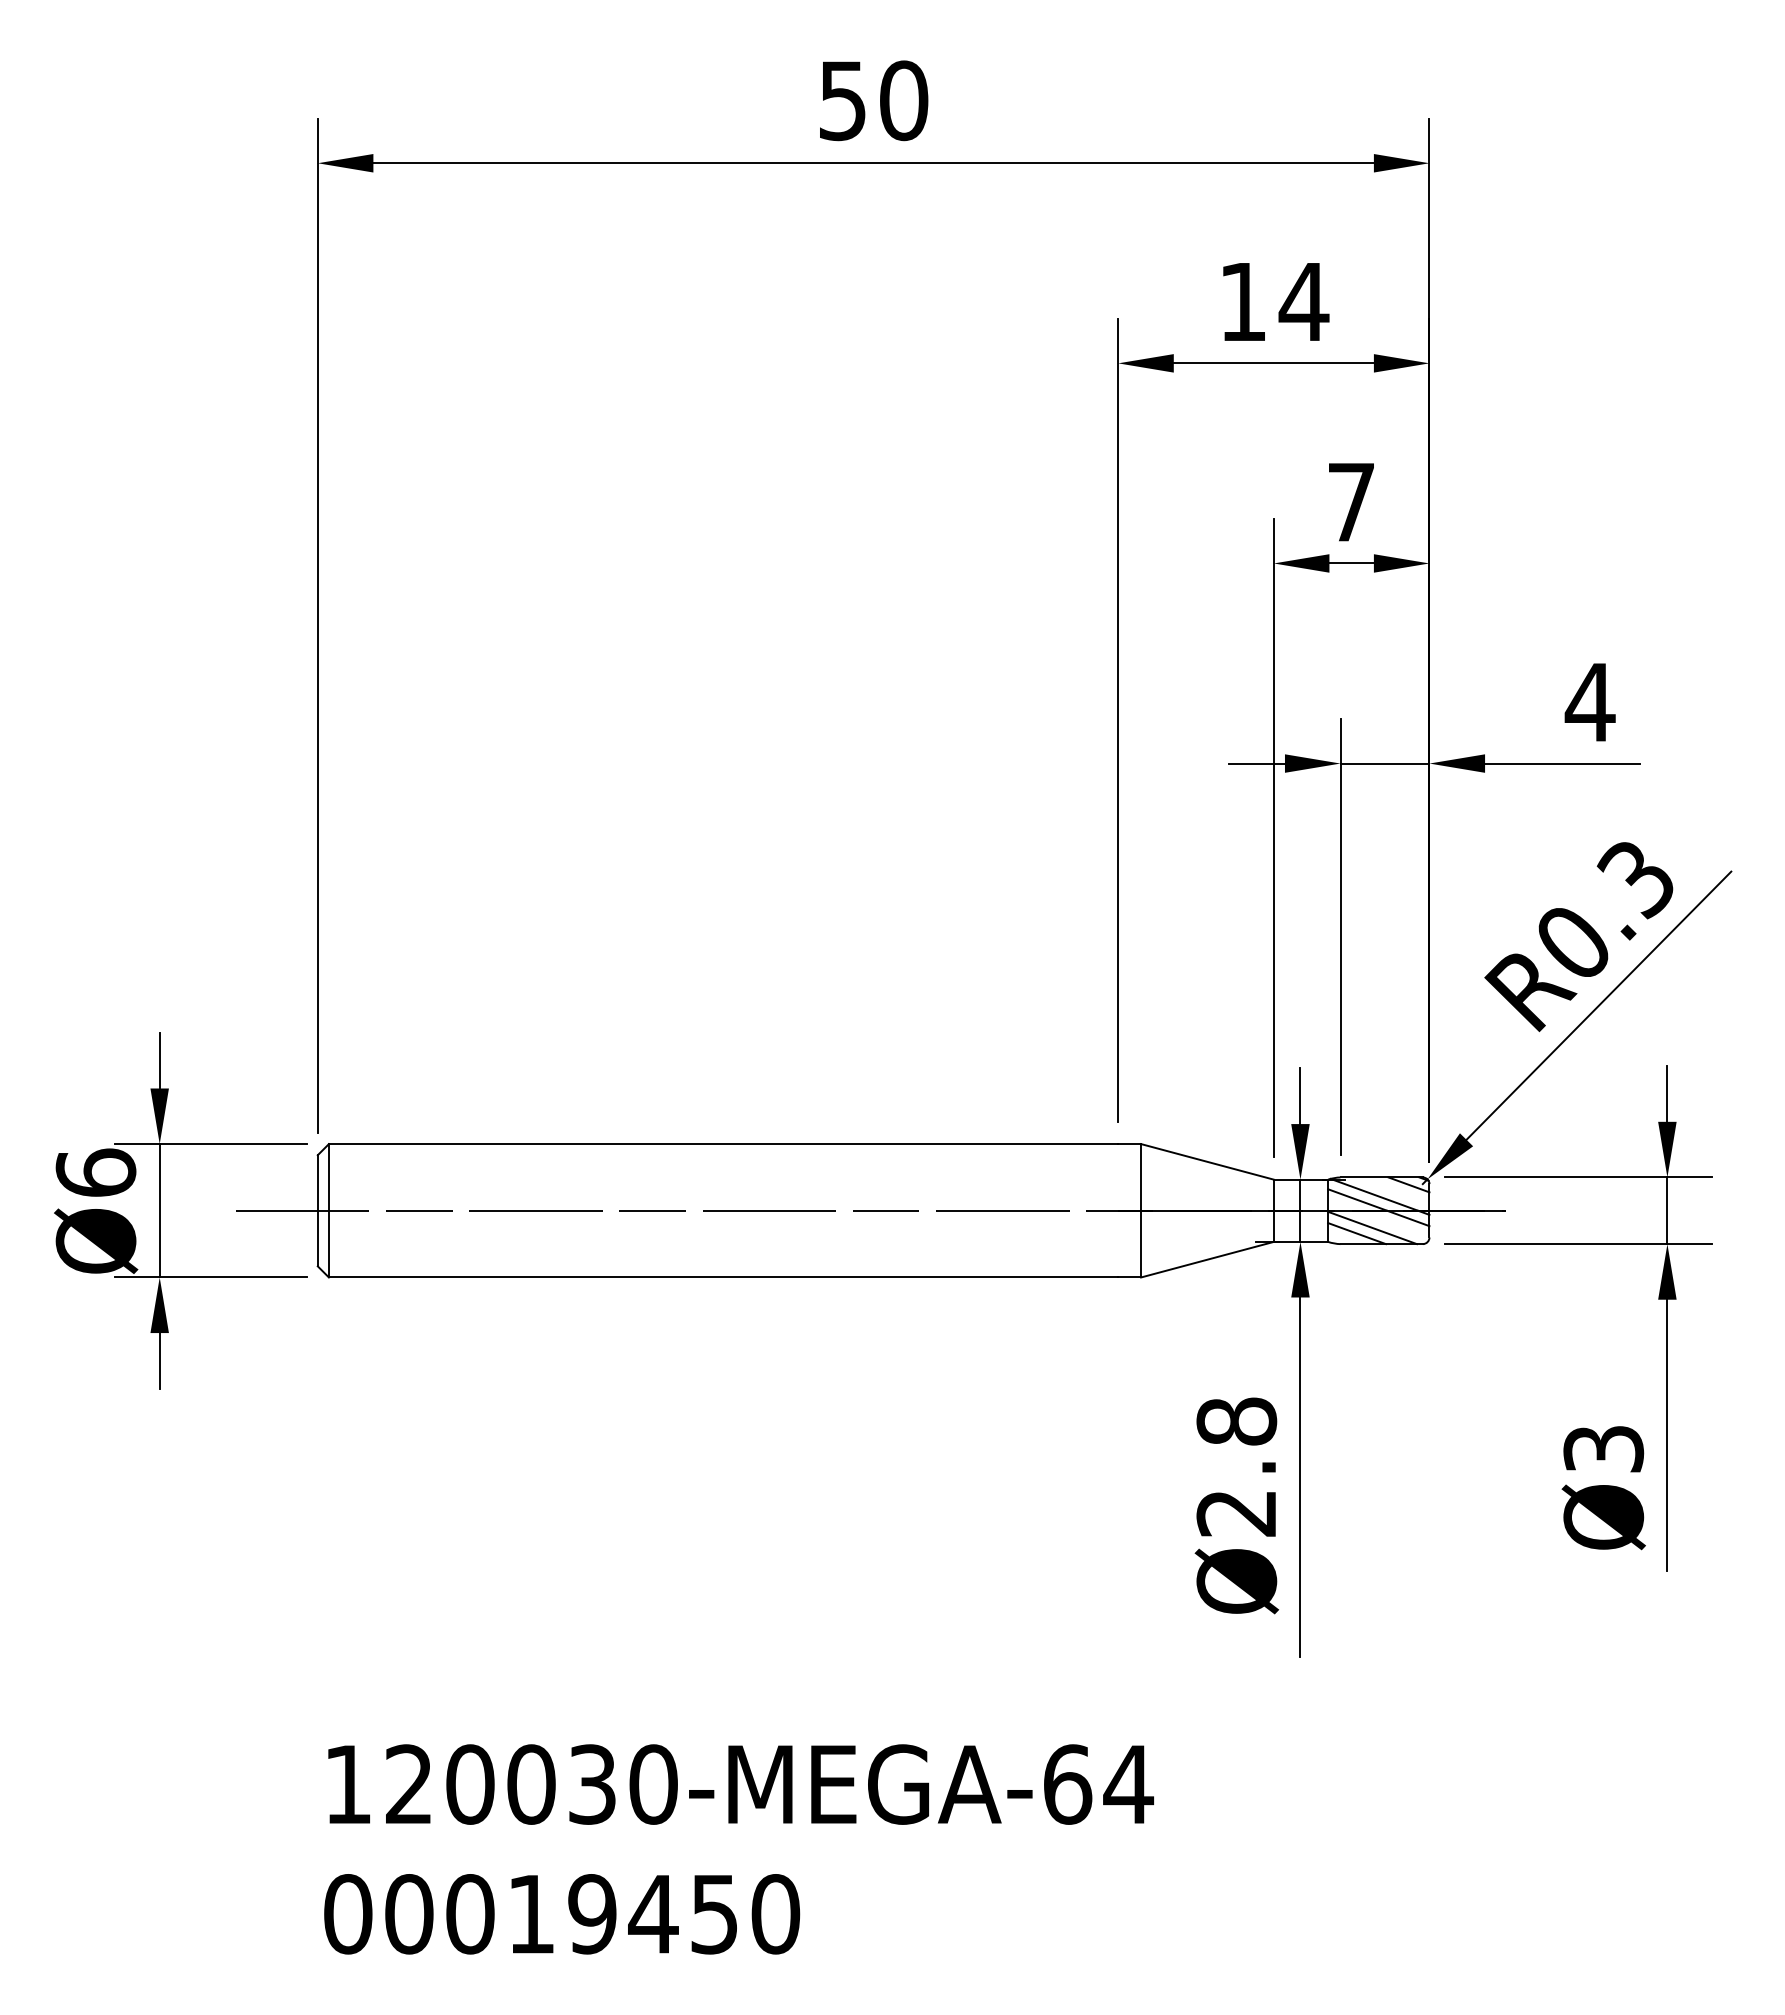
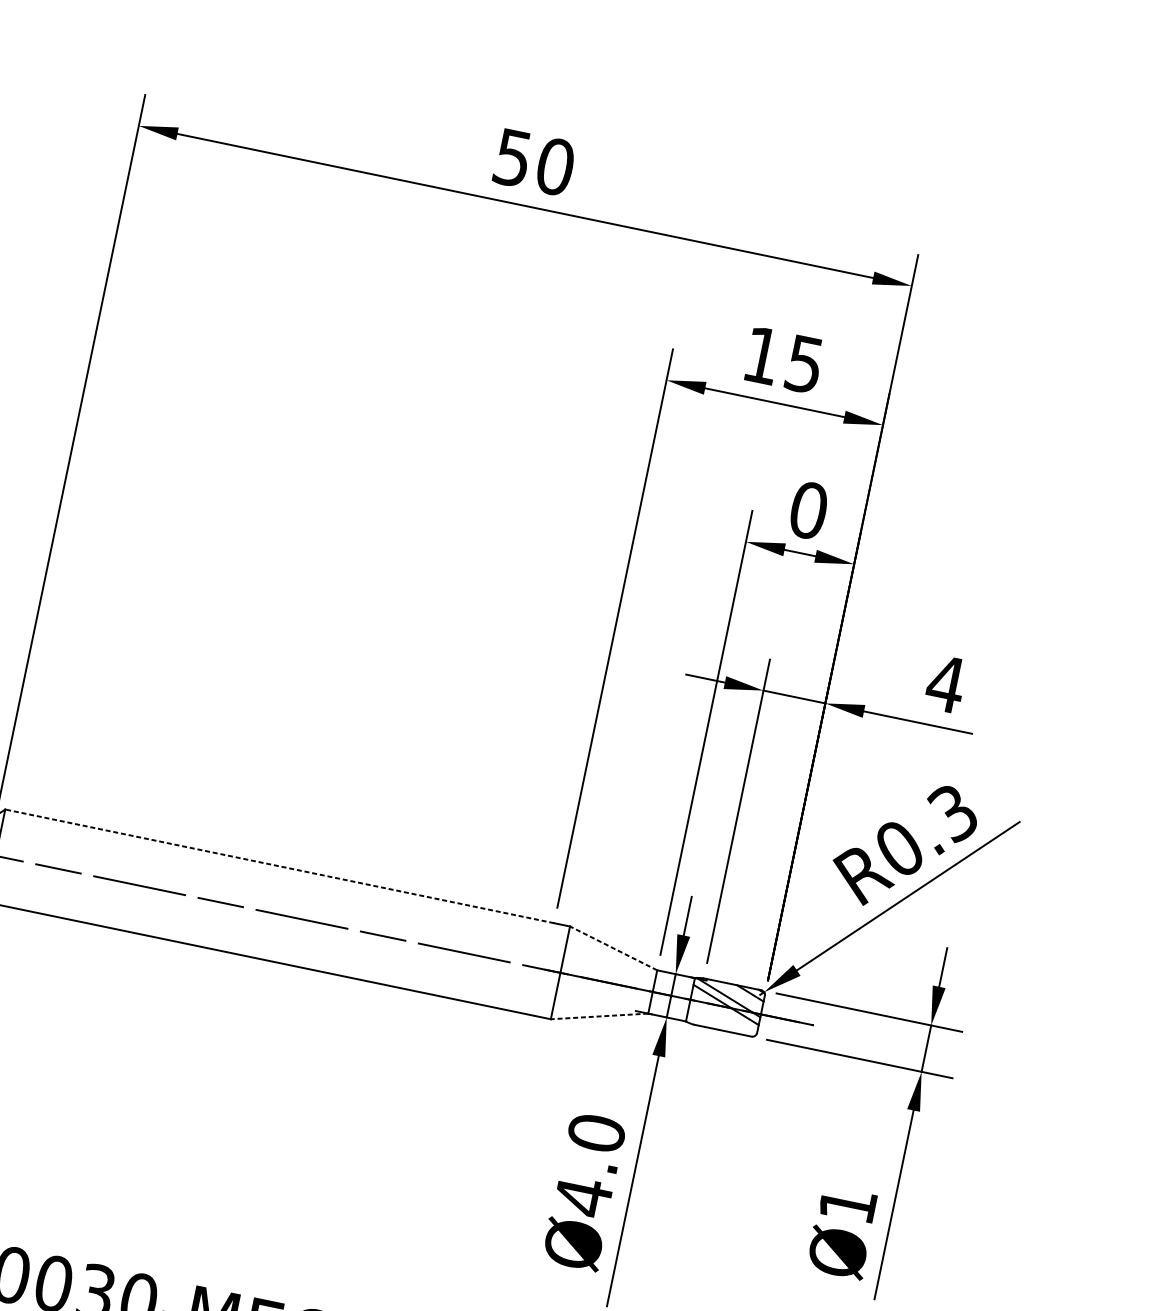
text: (1303, 302) -> (804, 364), 14 -> 15
text: (1351, 502) -> (808, 510), 7 -> 0
line: (723, 1144) -> (279, 866), solid -> dashed
line: (1207, 1161) -> (613, 948), solid -> dashed
line: (1372, 1227) -> (718, 1017), removed
line: (1356, 1233) -> (706, 1019), removed
line: (1207, 1259) -> (599, 1016), solid -> dashed
text: (1603, 1449) -> (847, 1205), Ø3 -> Ø1
text: (1236, 1467) -> (589, 1165), Ø2.8 -> Ø4.0

